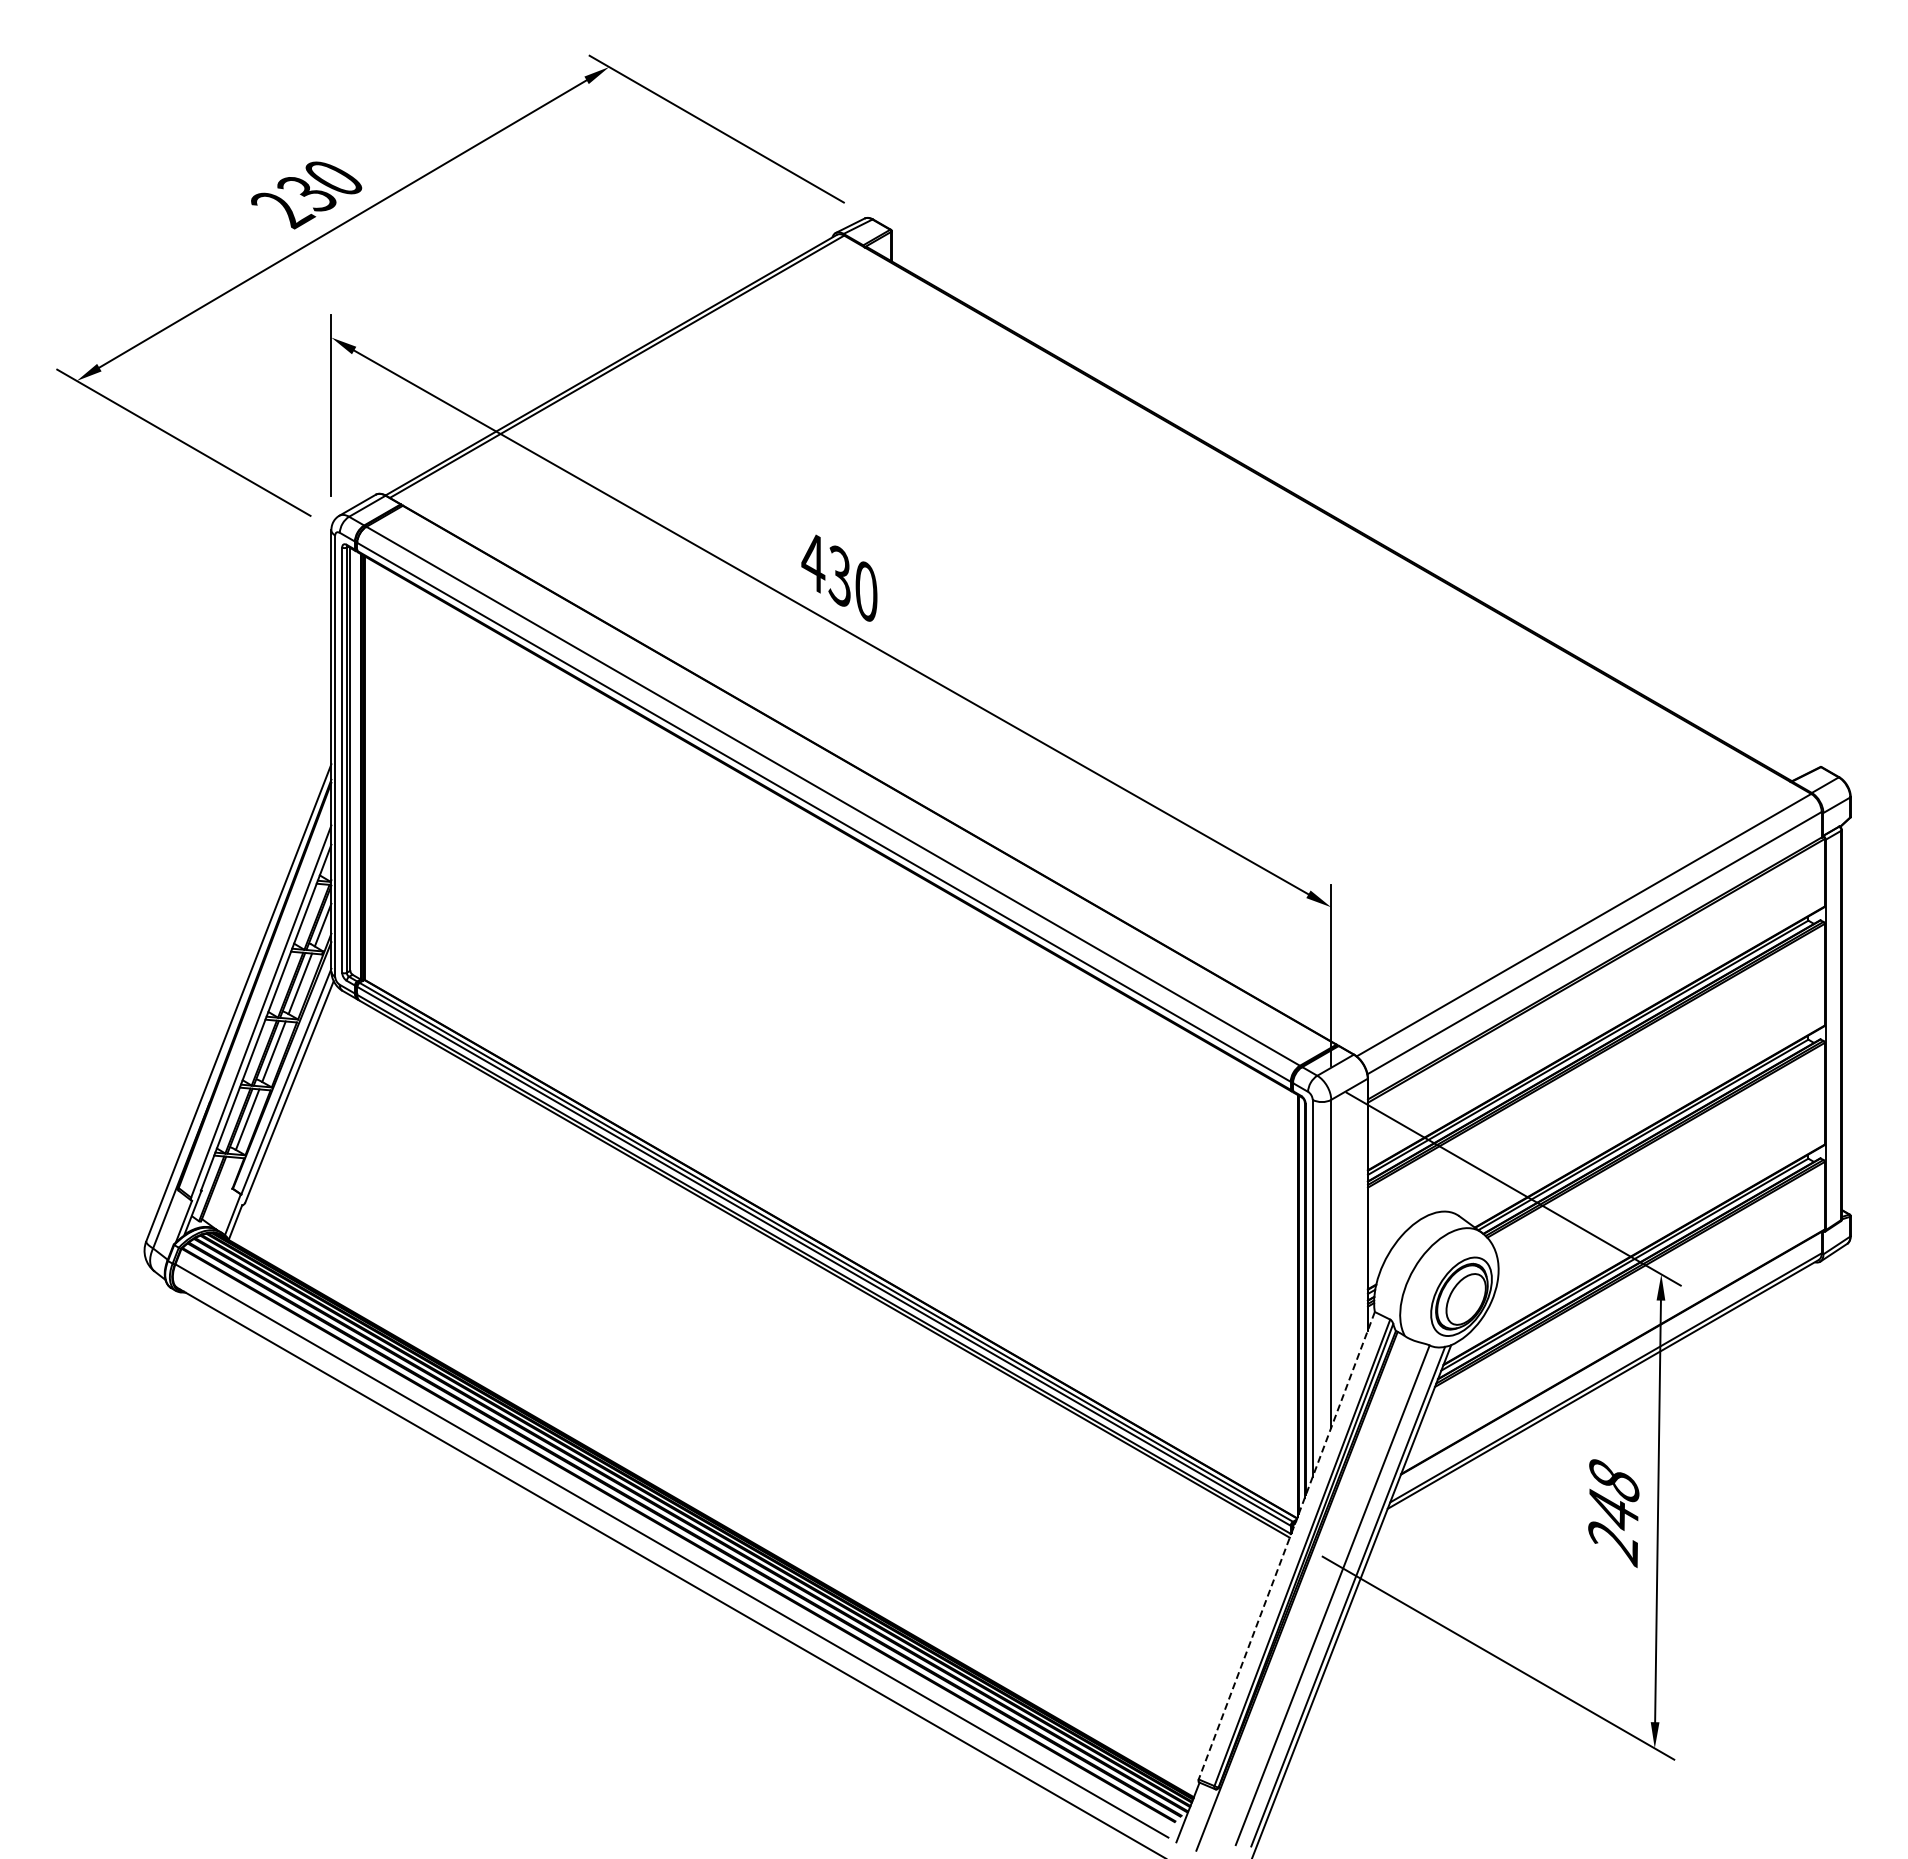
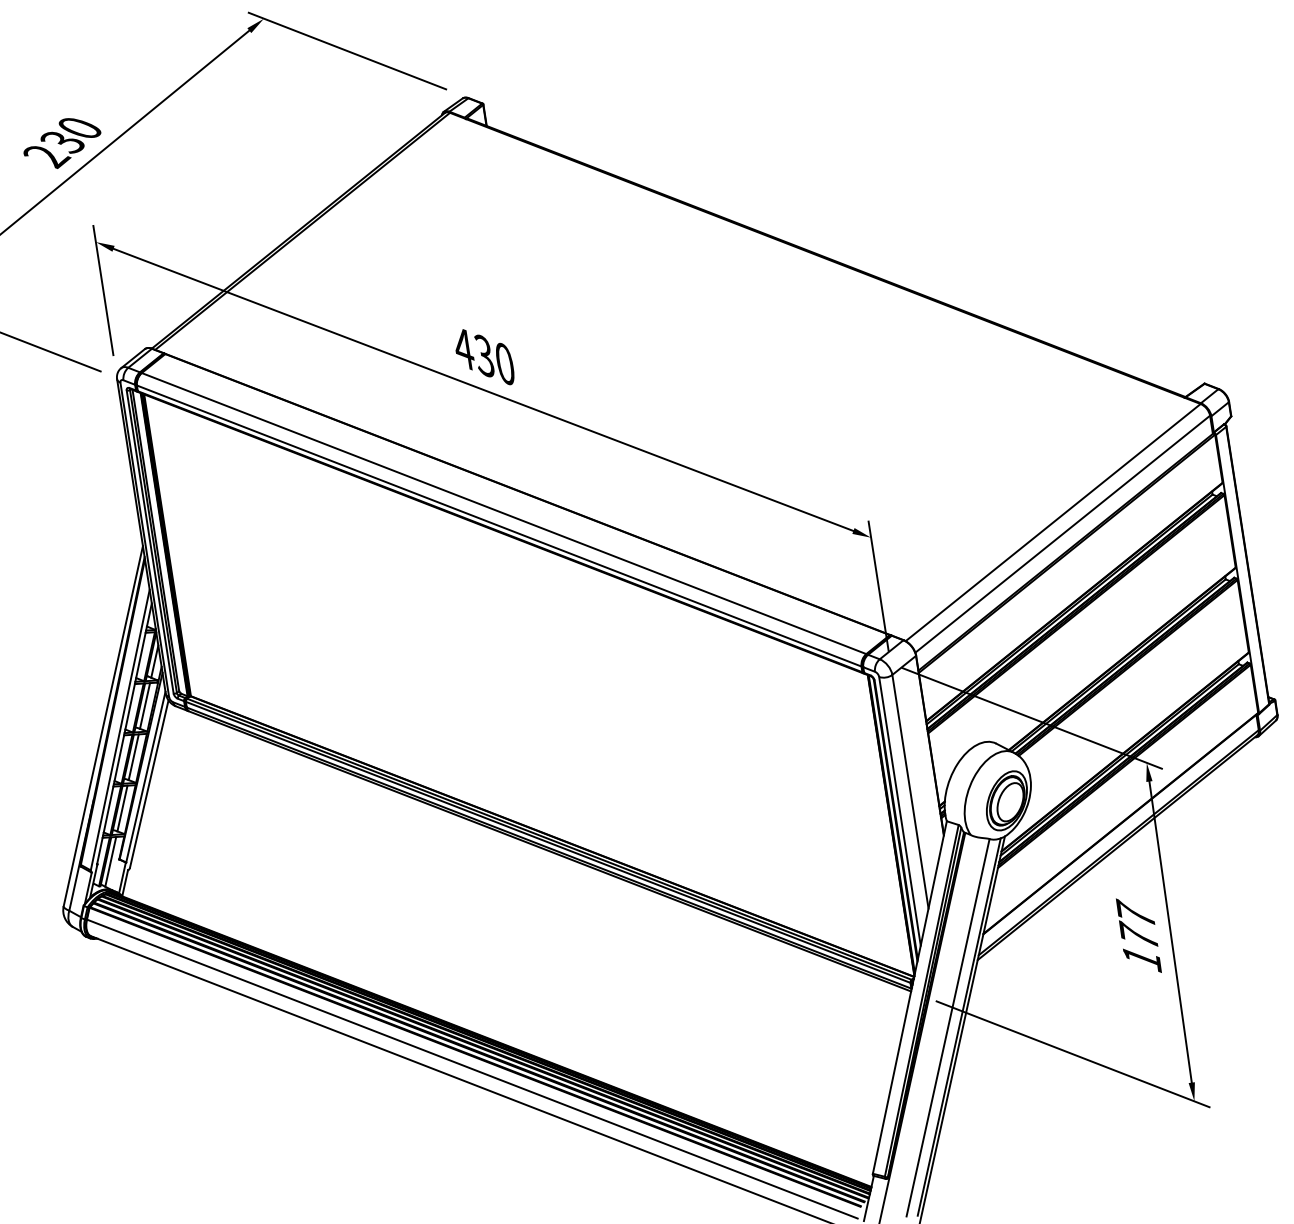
line: (220, 1190) -> (110, 862), added
text: (1613, 1510) -> (1138, 936), 248 -> 177
line: (1286, 1545) -> (909, 997), dashed -> solid

